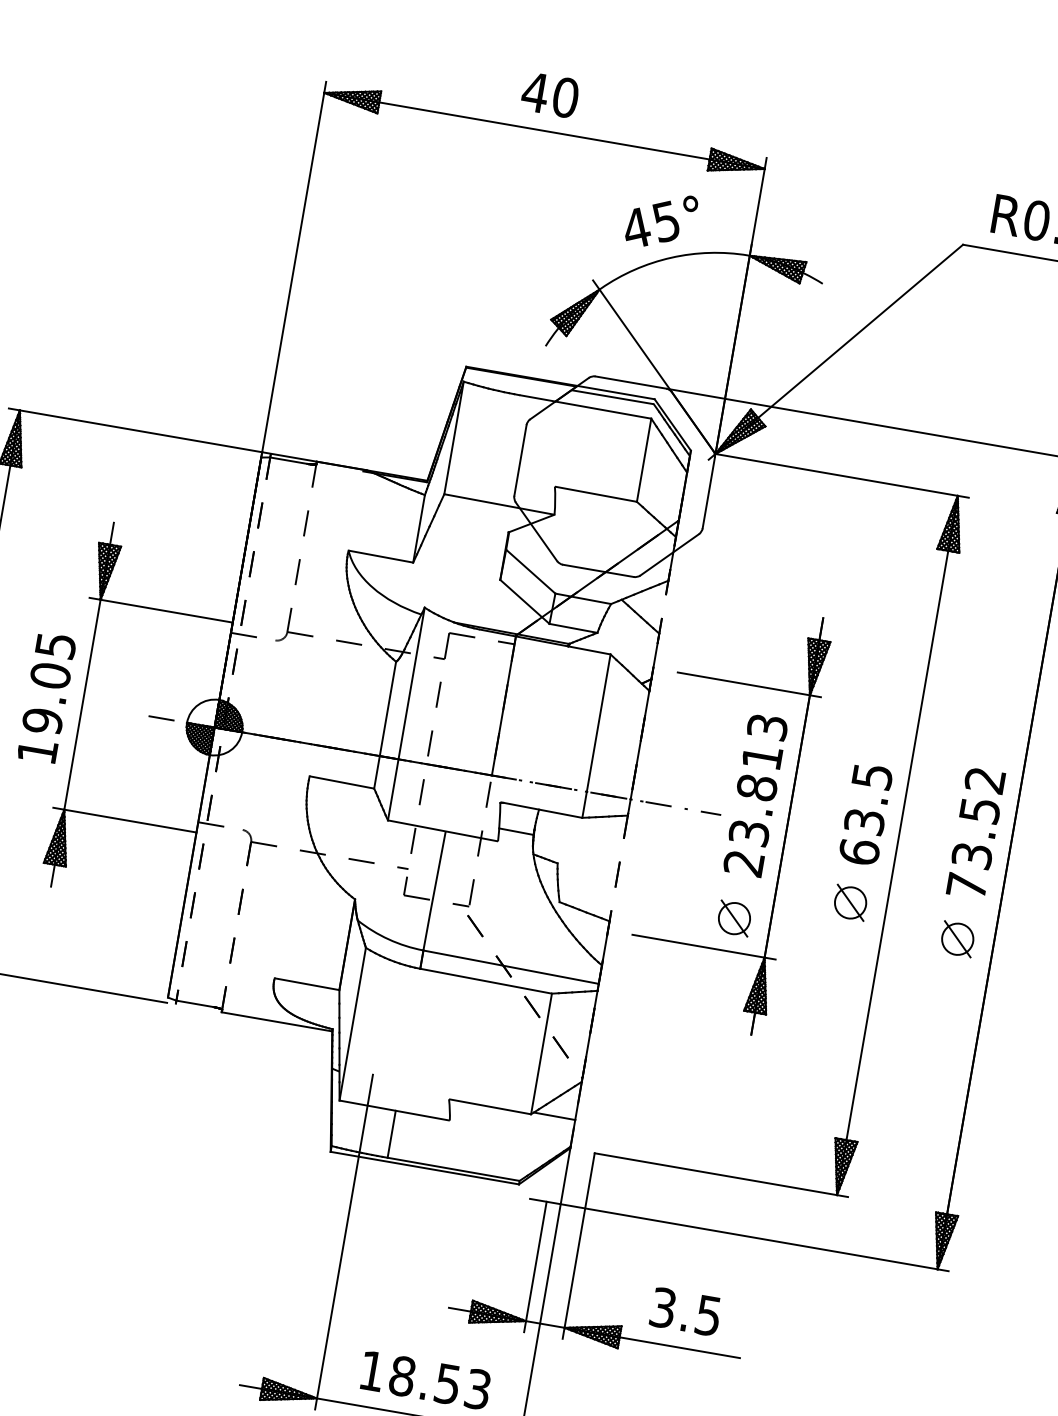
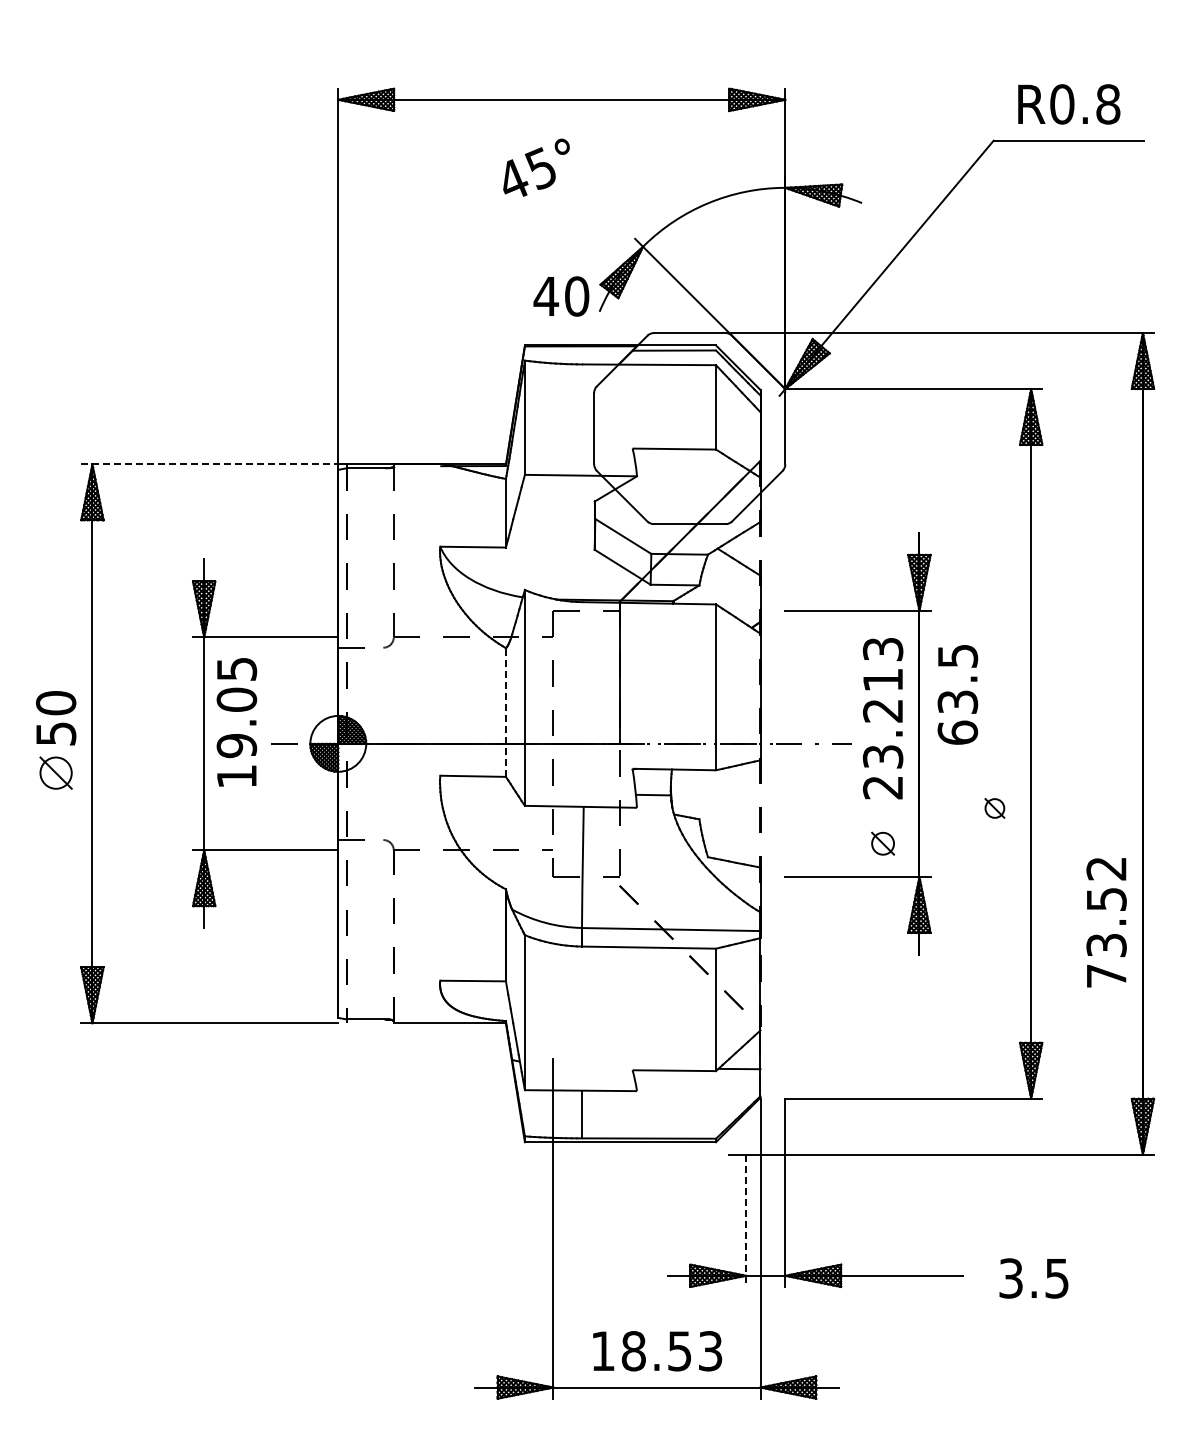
text: (550, 95) -> (561, 296), moved
text: (661, 219) -> (536, 167), moved
line: (135, 430) -> (209, 464), solid -> dashed
text: (46, 698) -> (236, 722), moved
line: (384, 725) -> (505, 712), solid -> dashed
text: (756, 787) -> (882, 710), 23.813 -> 23.213
text: (865, 814) -> (957, 694), moved
text: (975, 833) -> (1106, 922), moved
part: (850, 902) -> (994, 808), size x0.6
part: (733, 918) -> (882, 843), size x0.7
part: (957, 938) -> (1106, 825), removed
line: (535, 1267) -> (746, 1221), solid -> dashed
text: (685, 1311) -> (1033, 1278), moved

